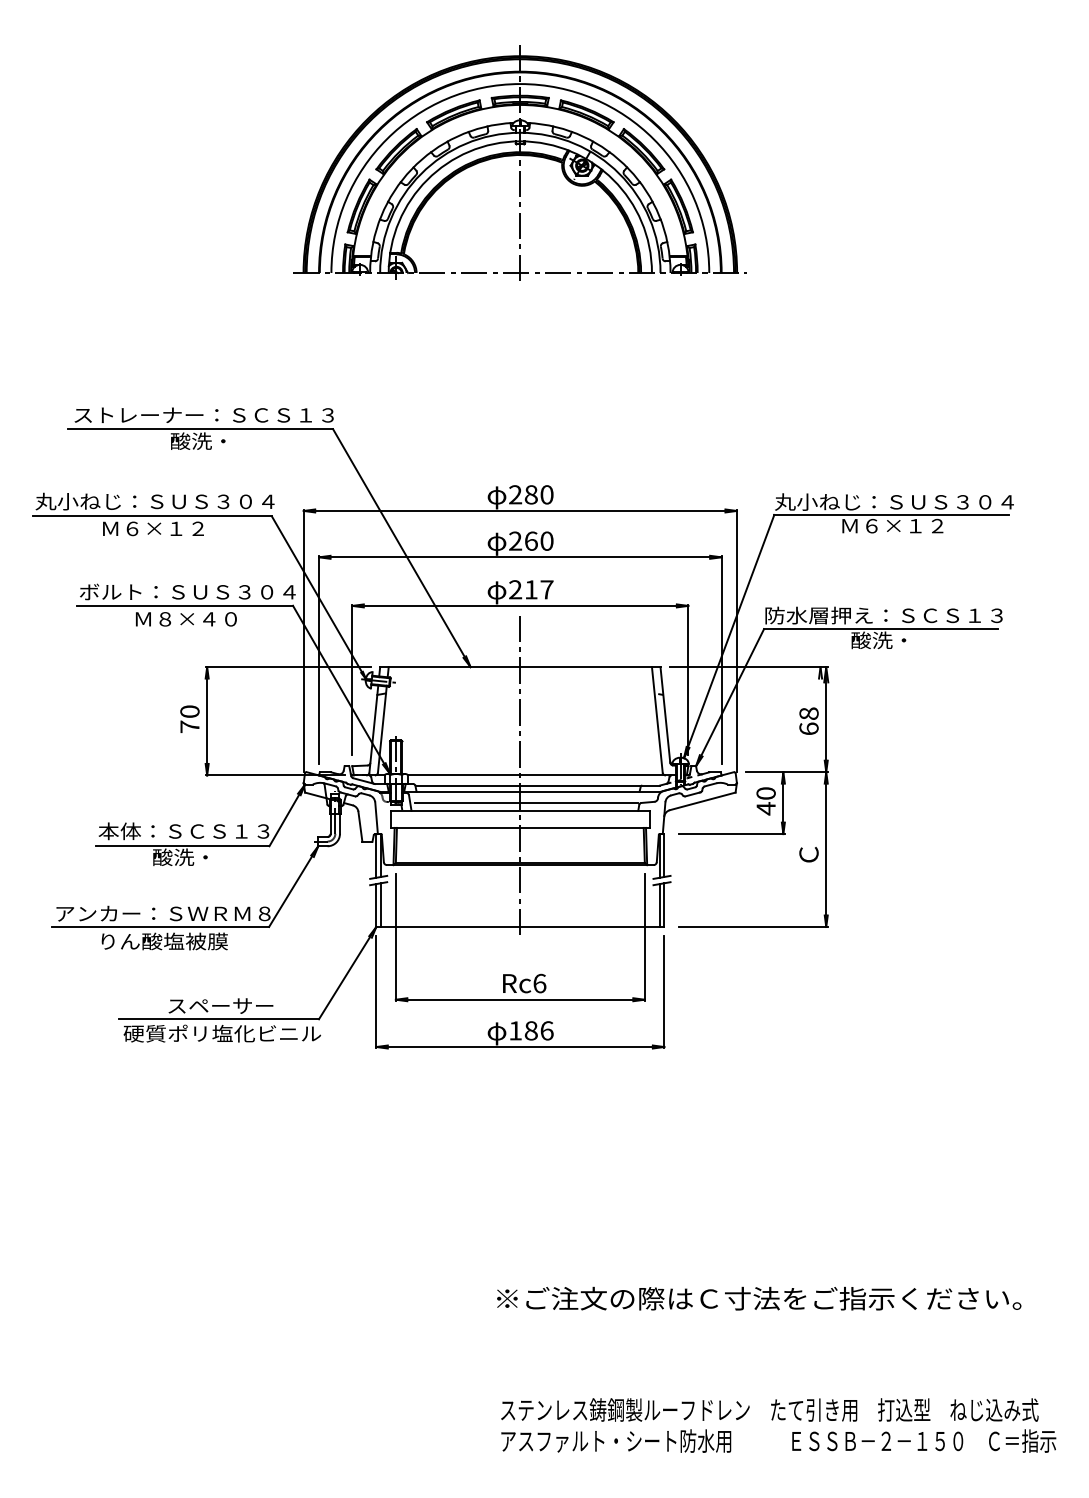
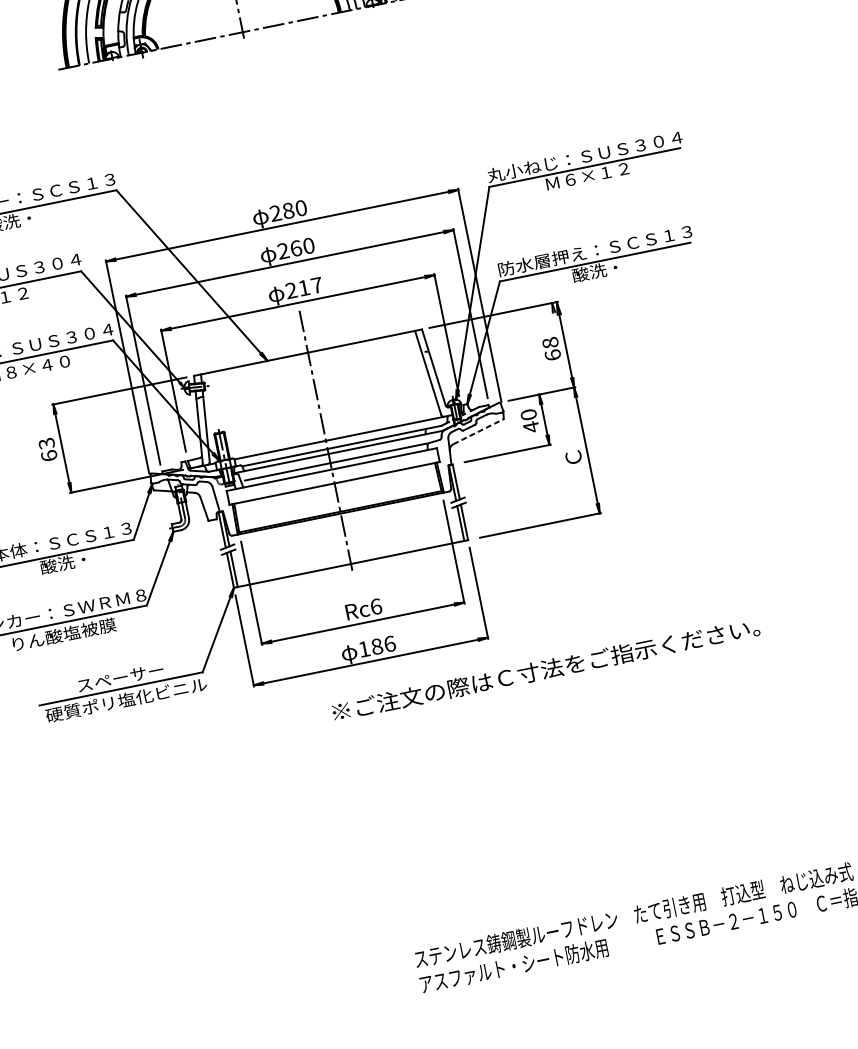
text: (189, 719) -> (47, 450), 70 -> 63
line: (702, 801) -> (478, 431), solid -> dashed
text: (759, 1298) -> (546, 669), moved

